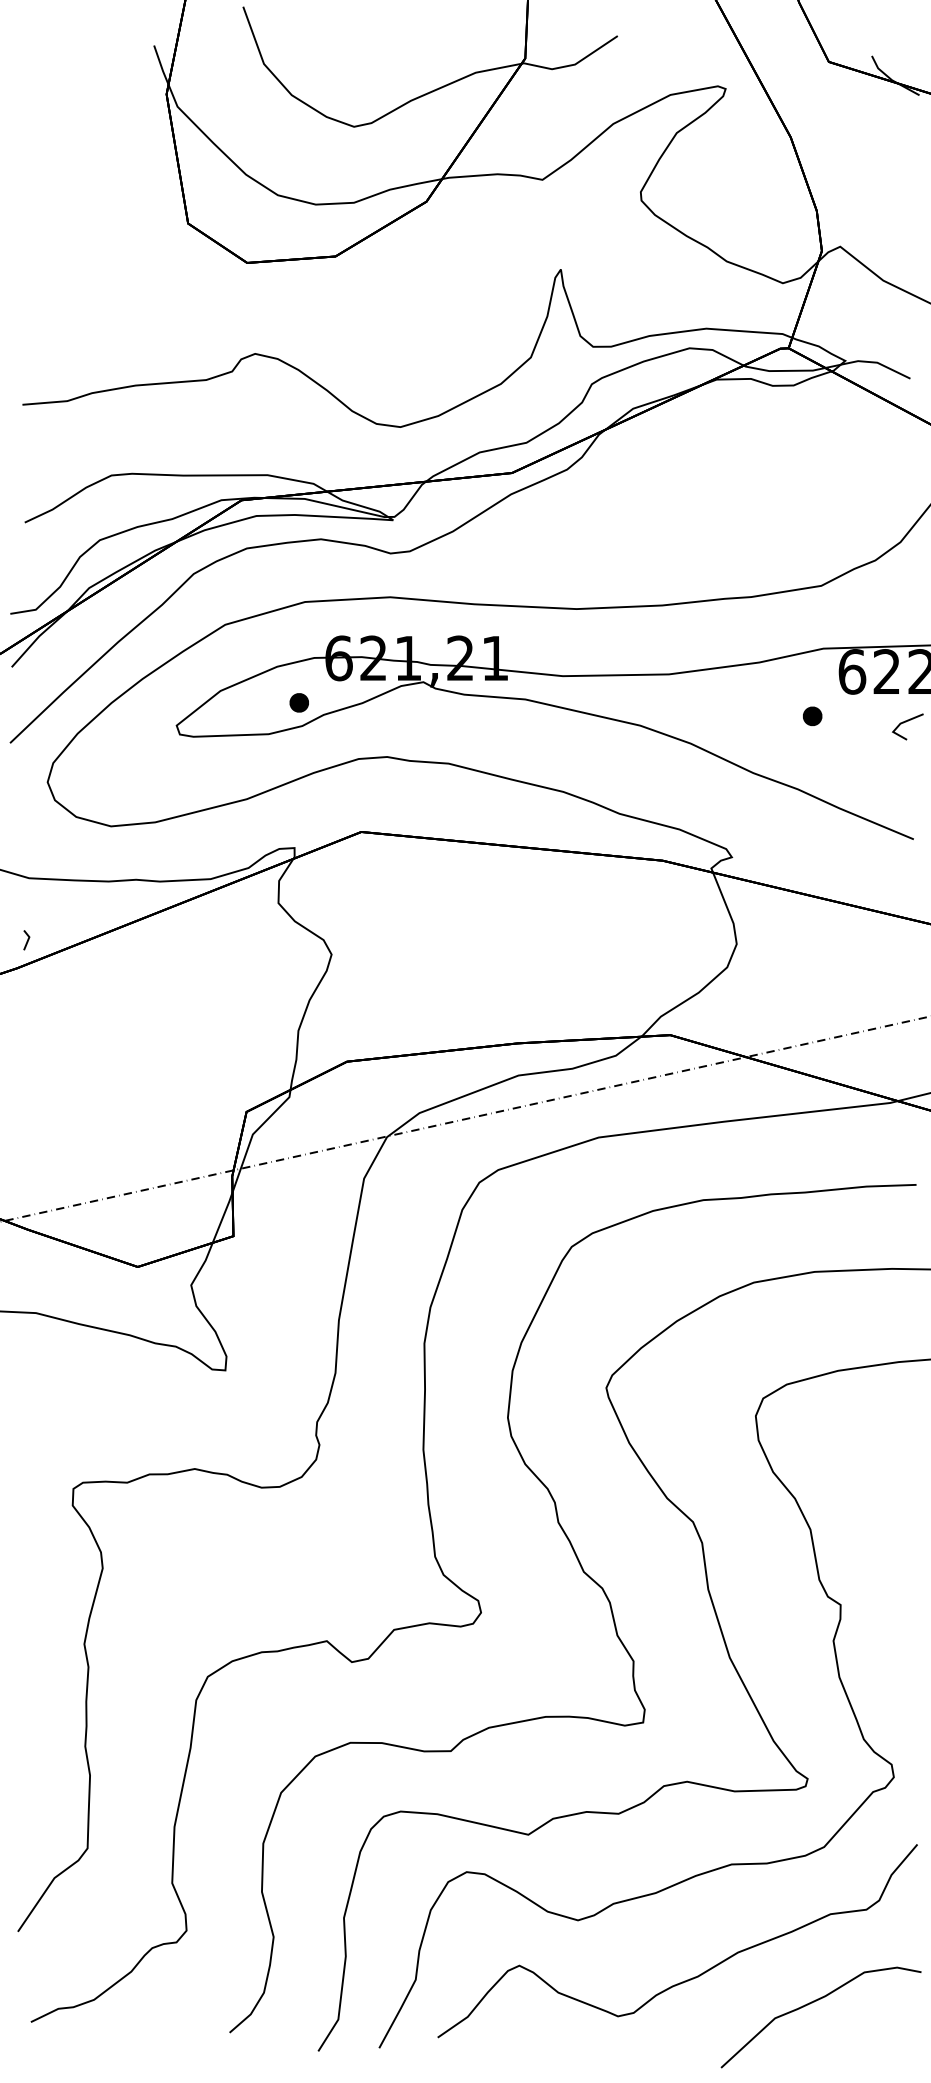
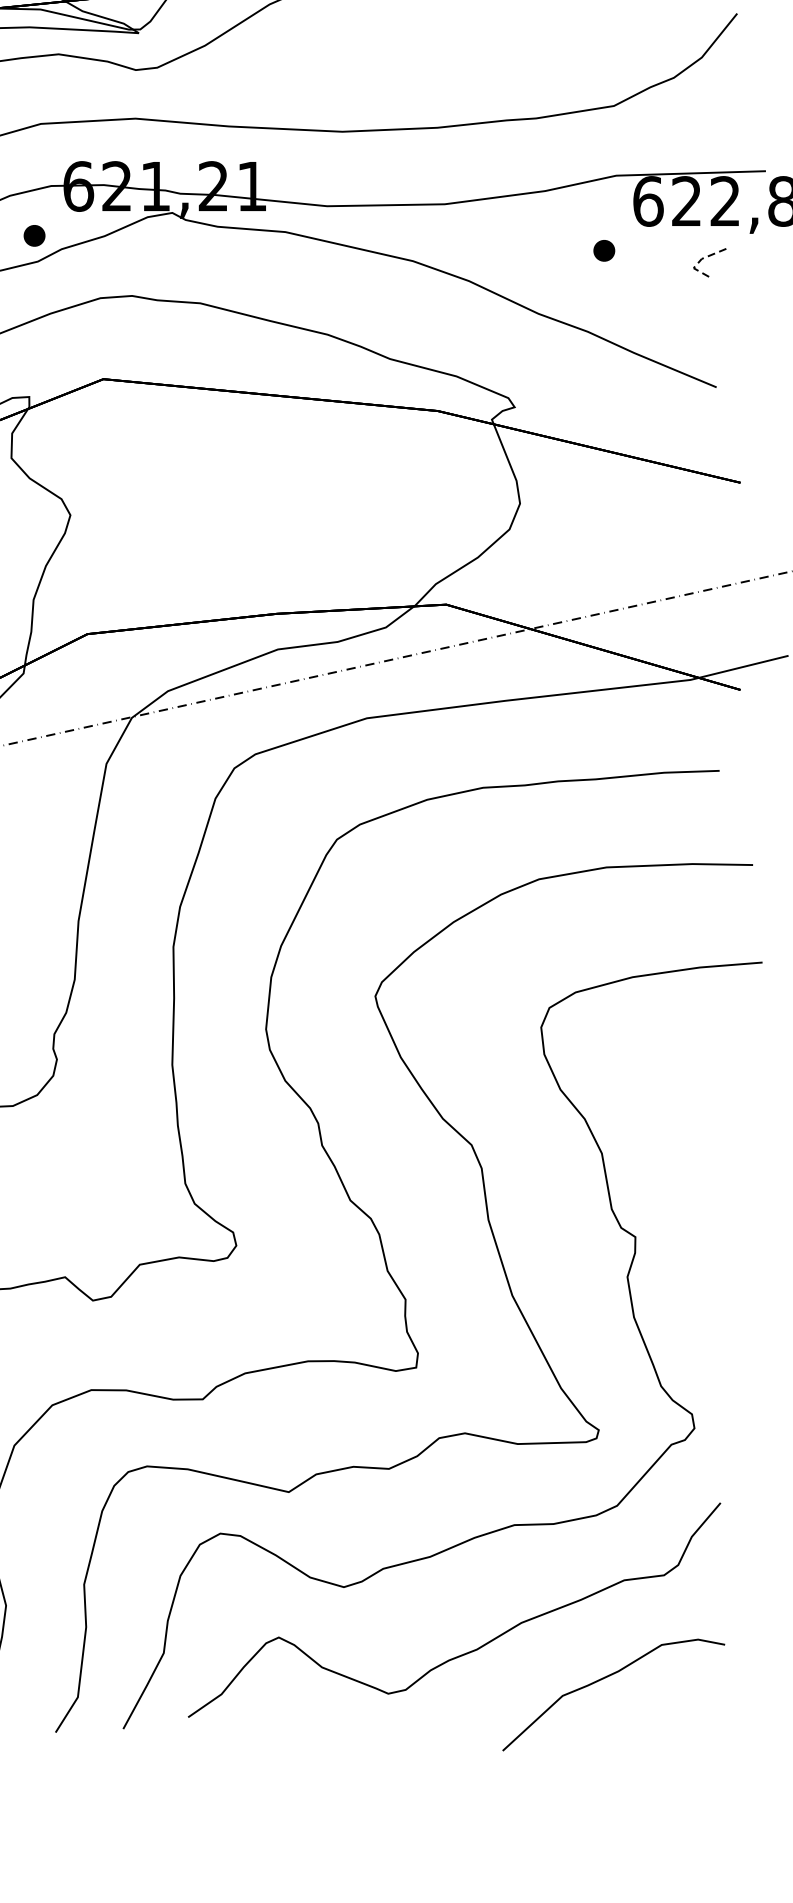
line: (899, 724) -> (700, 259), solid -> dashed

